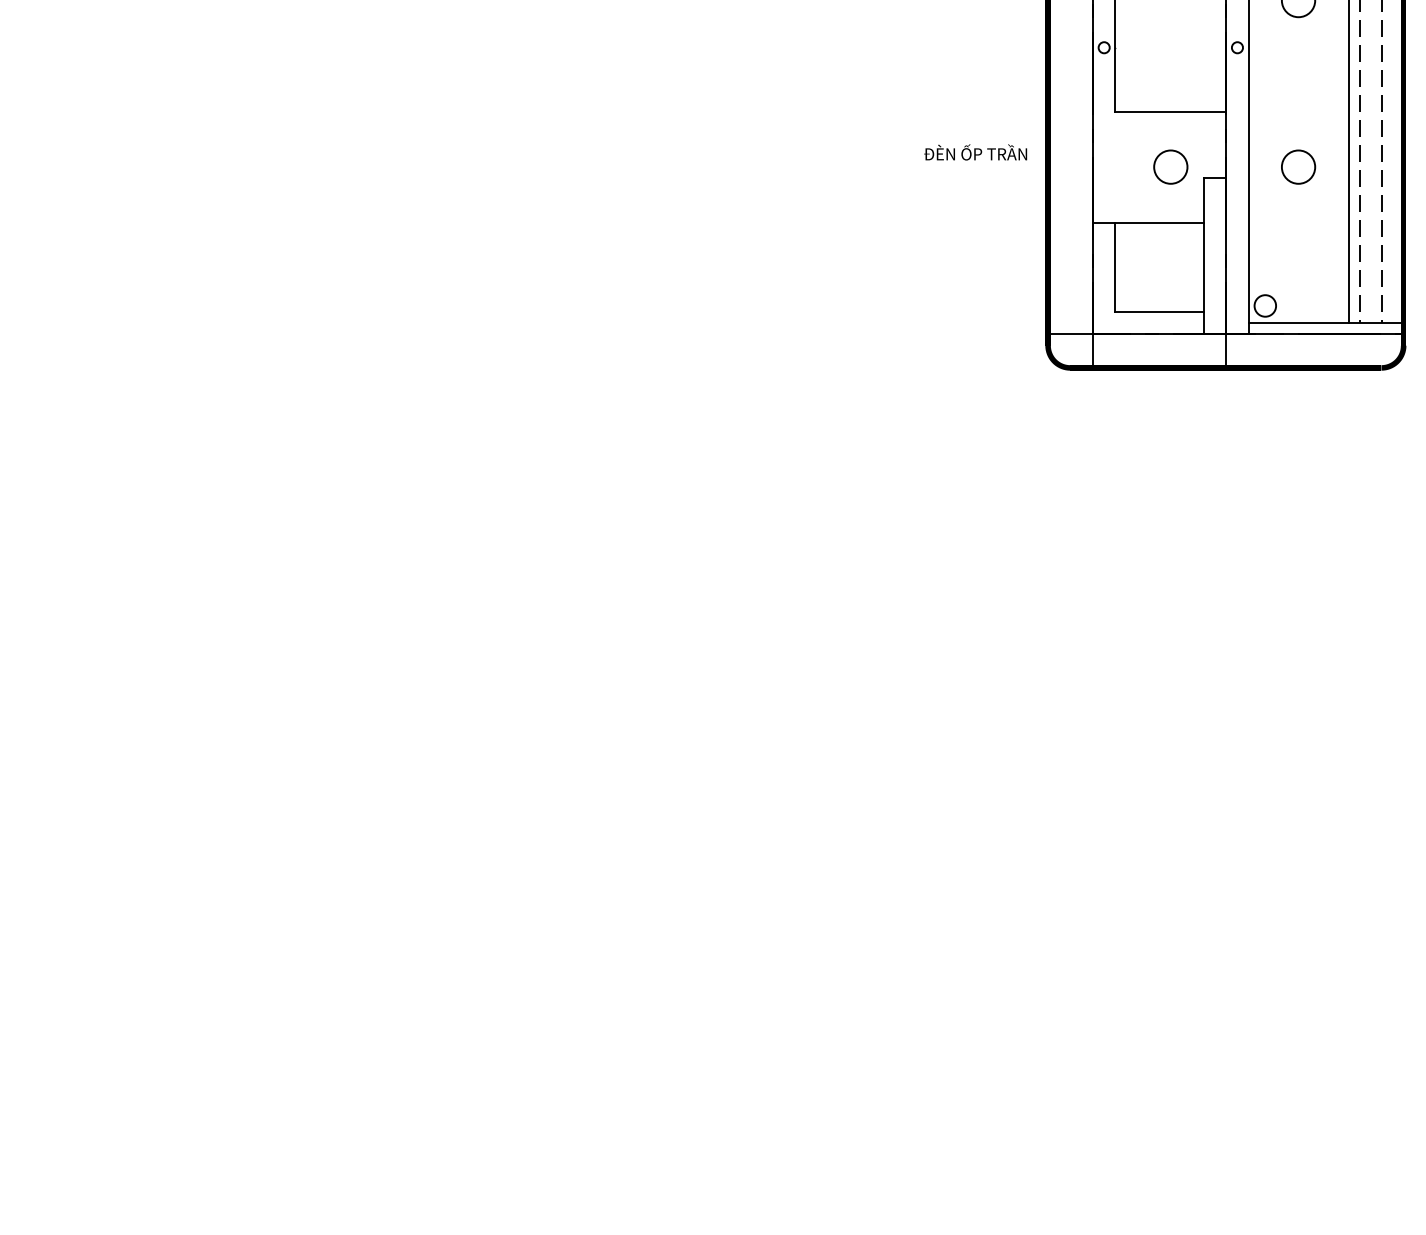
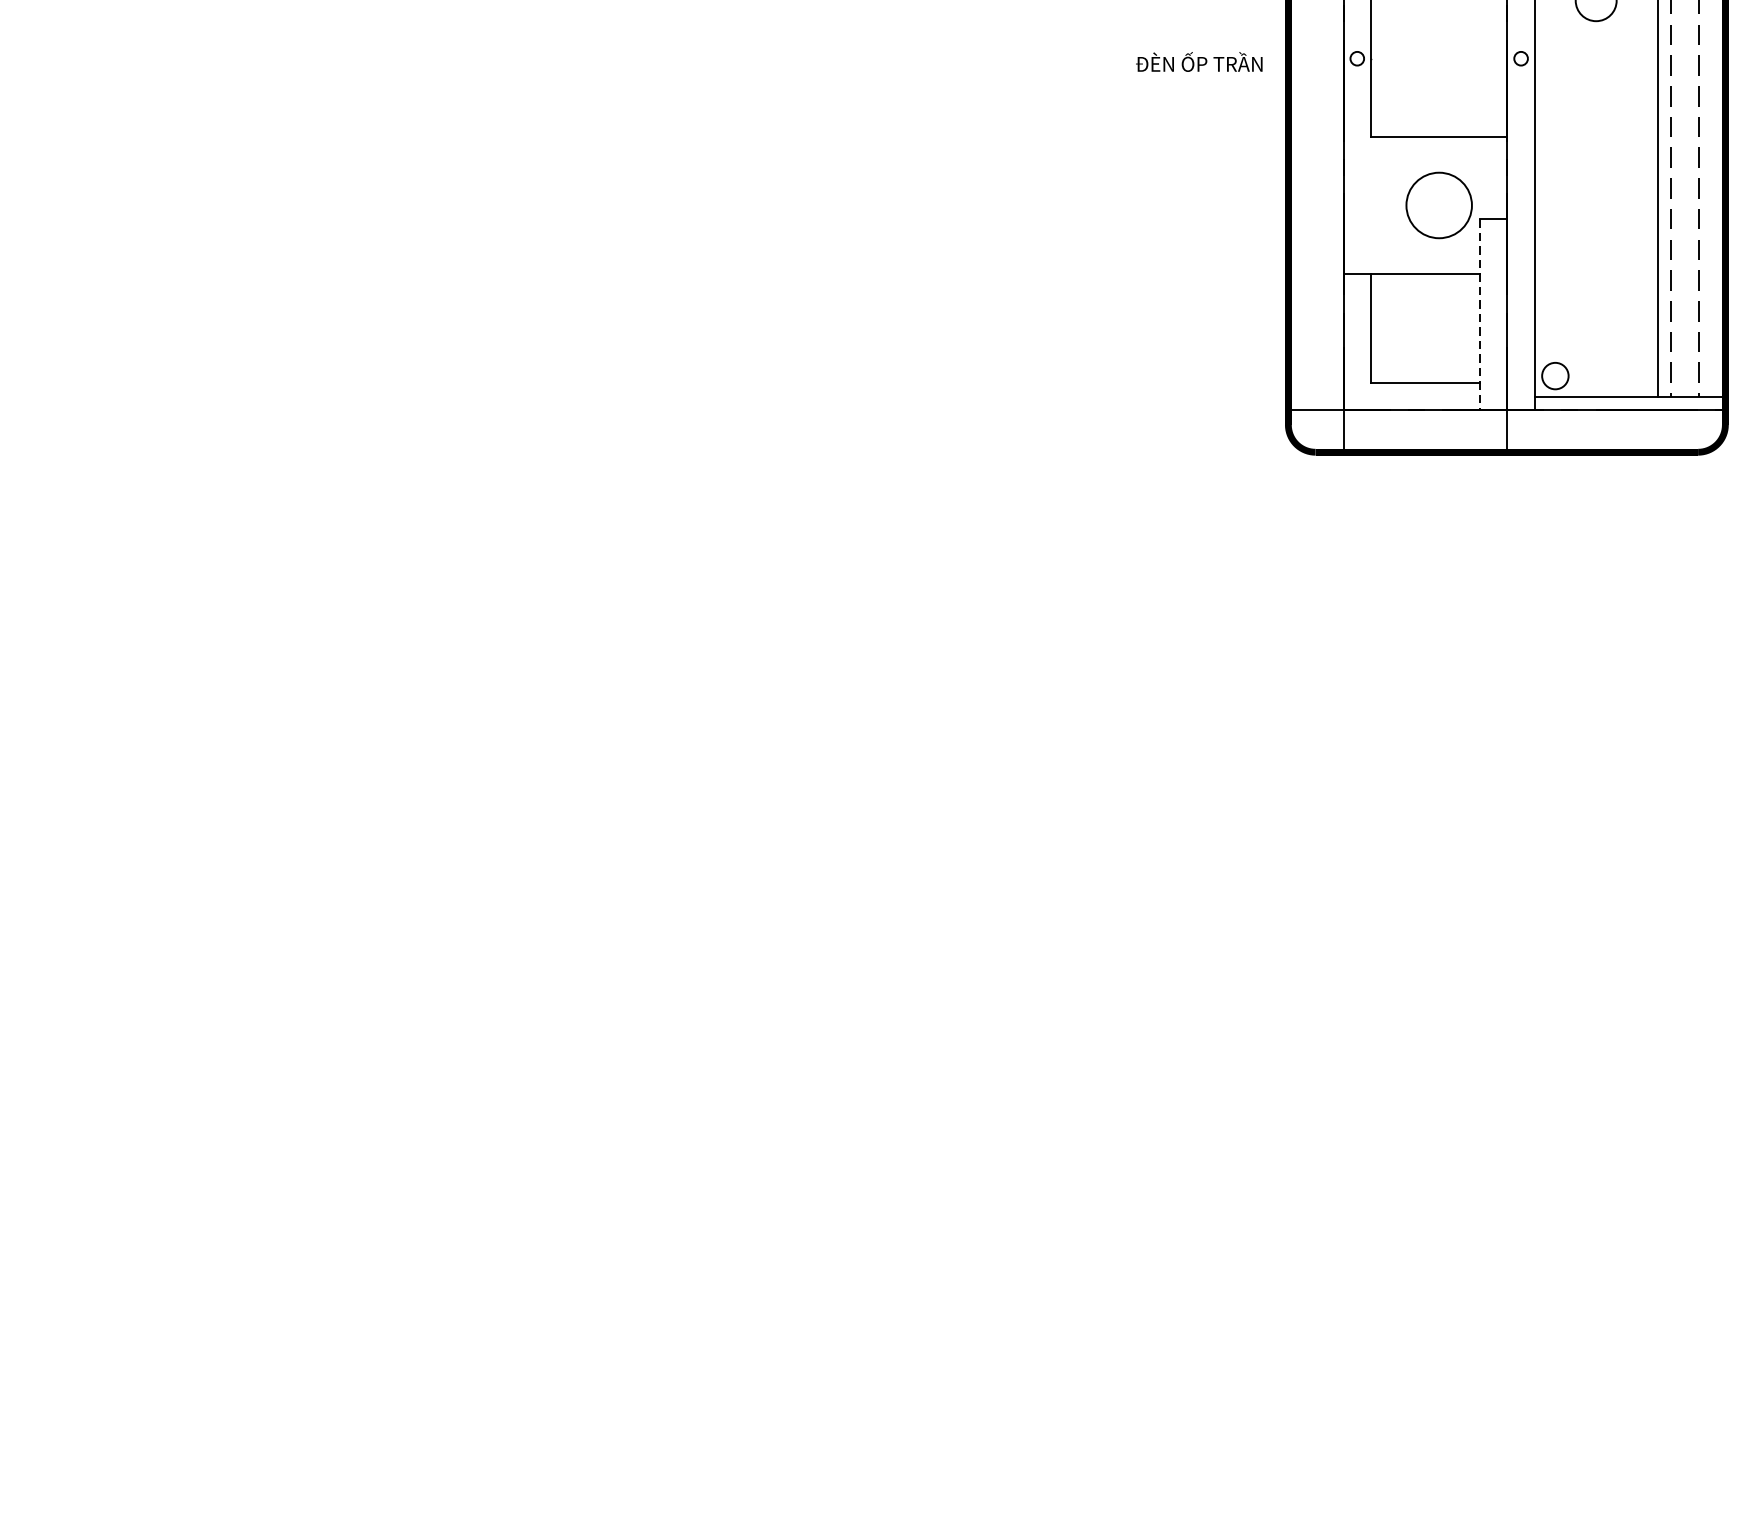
text: (975, 152) -> (1199, 62), moved
circle: (1170, 166) -> (1438, 204), size x1.6
circle: (1298, 166) -> (1596, 204), removed
line: (1204, 256) -> (1480, 315), solid -> dashed

